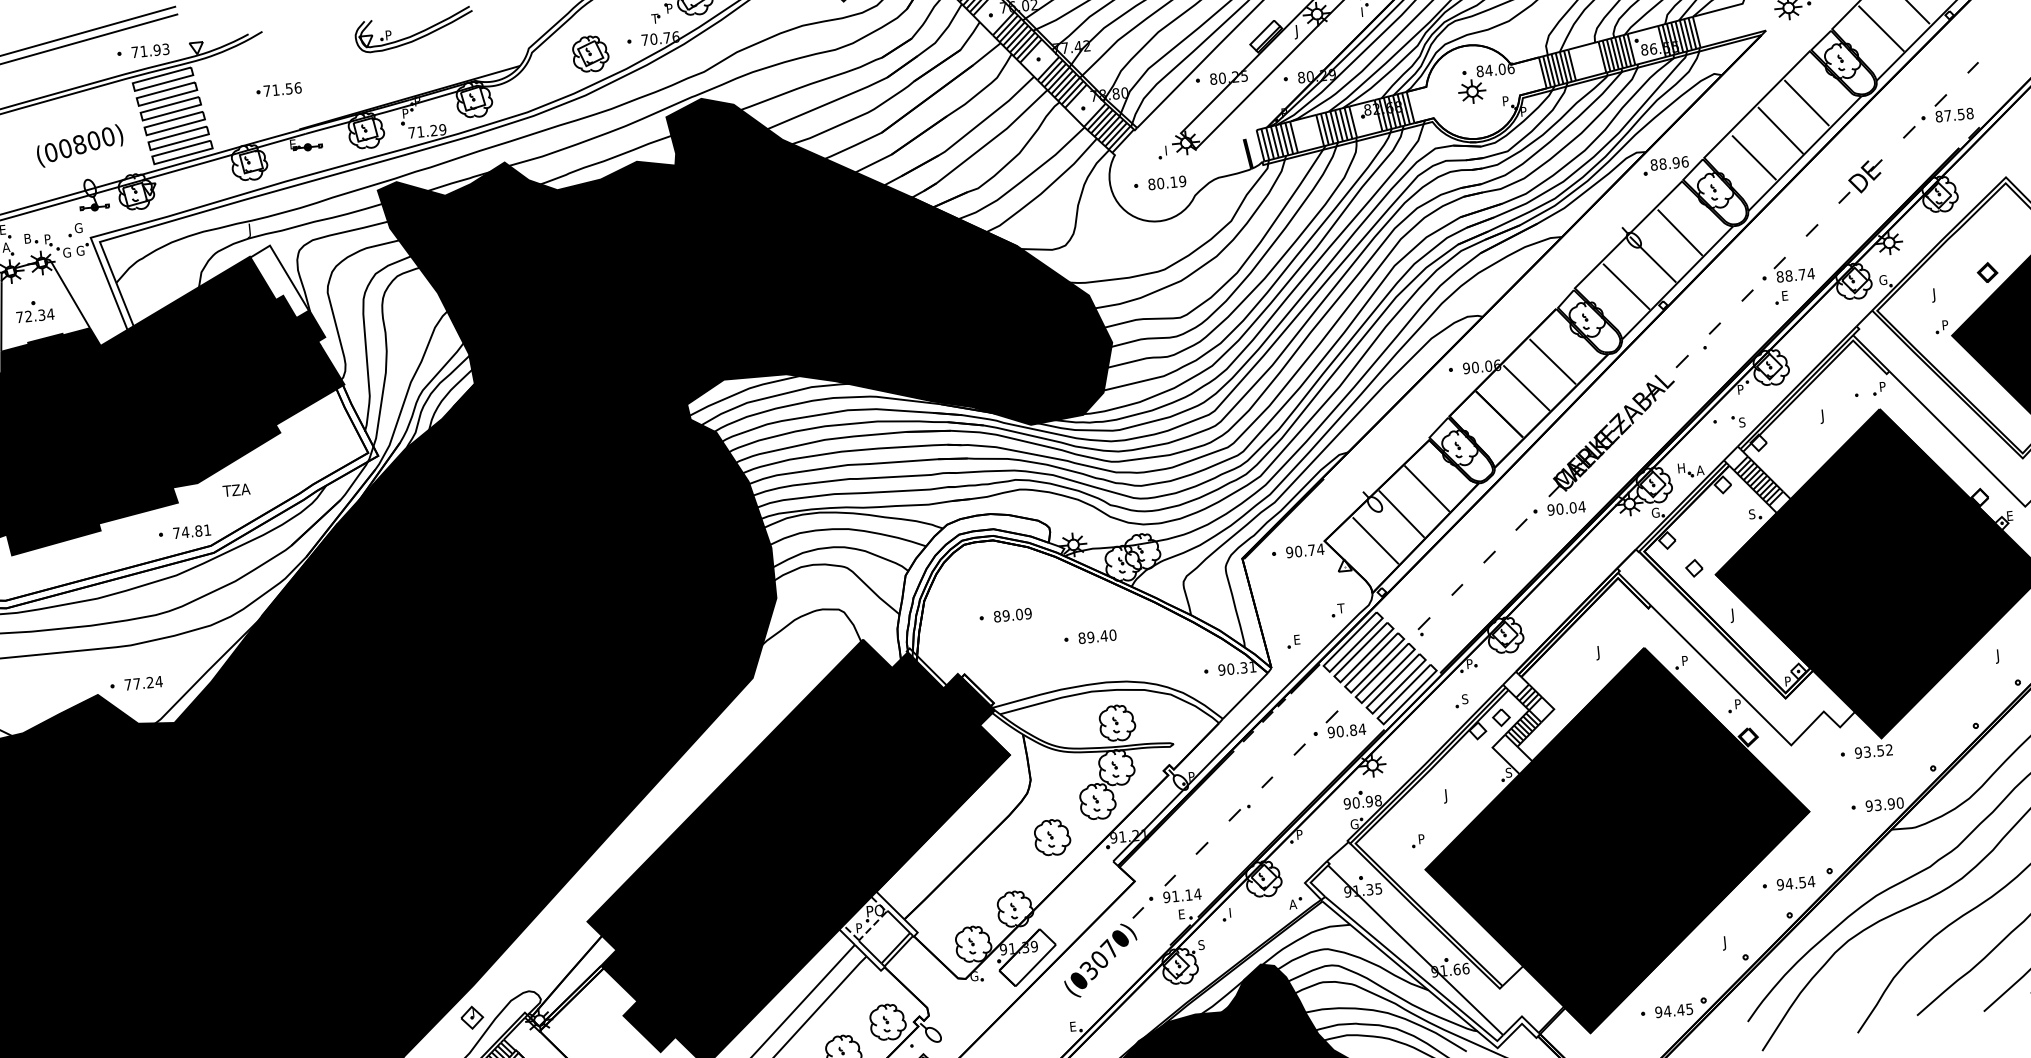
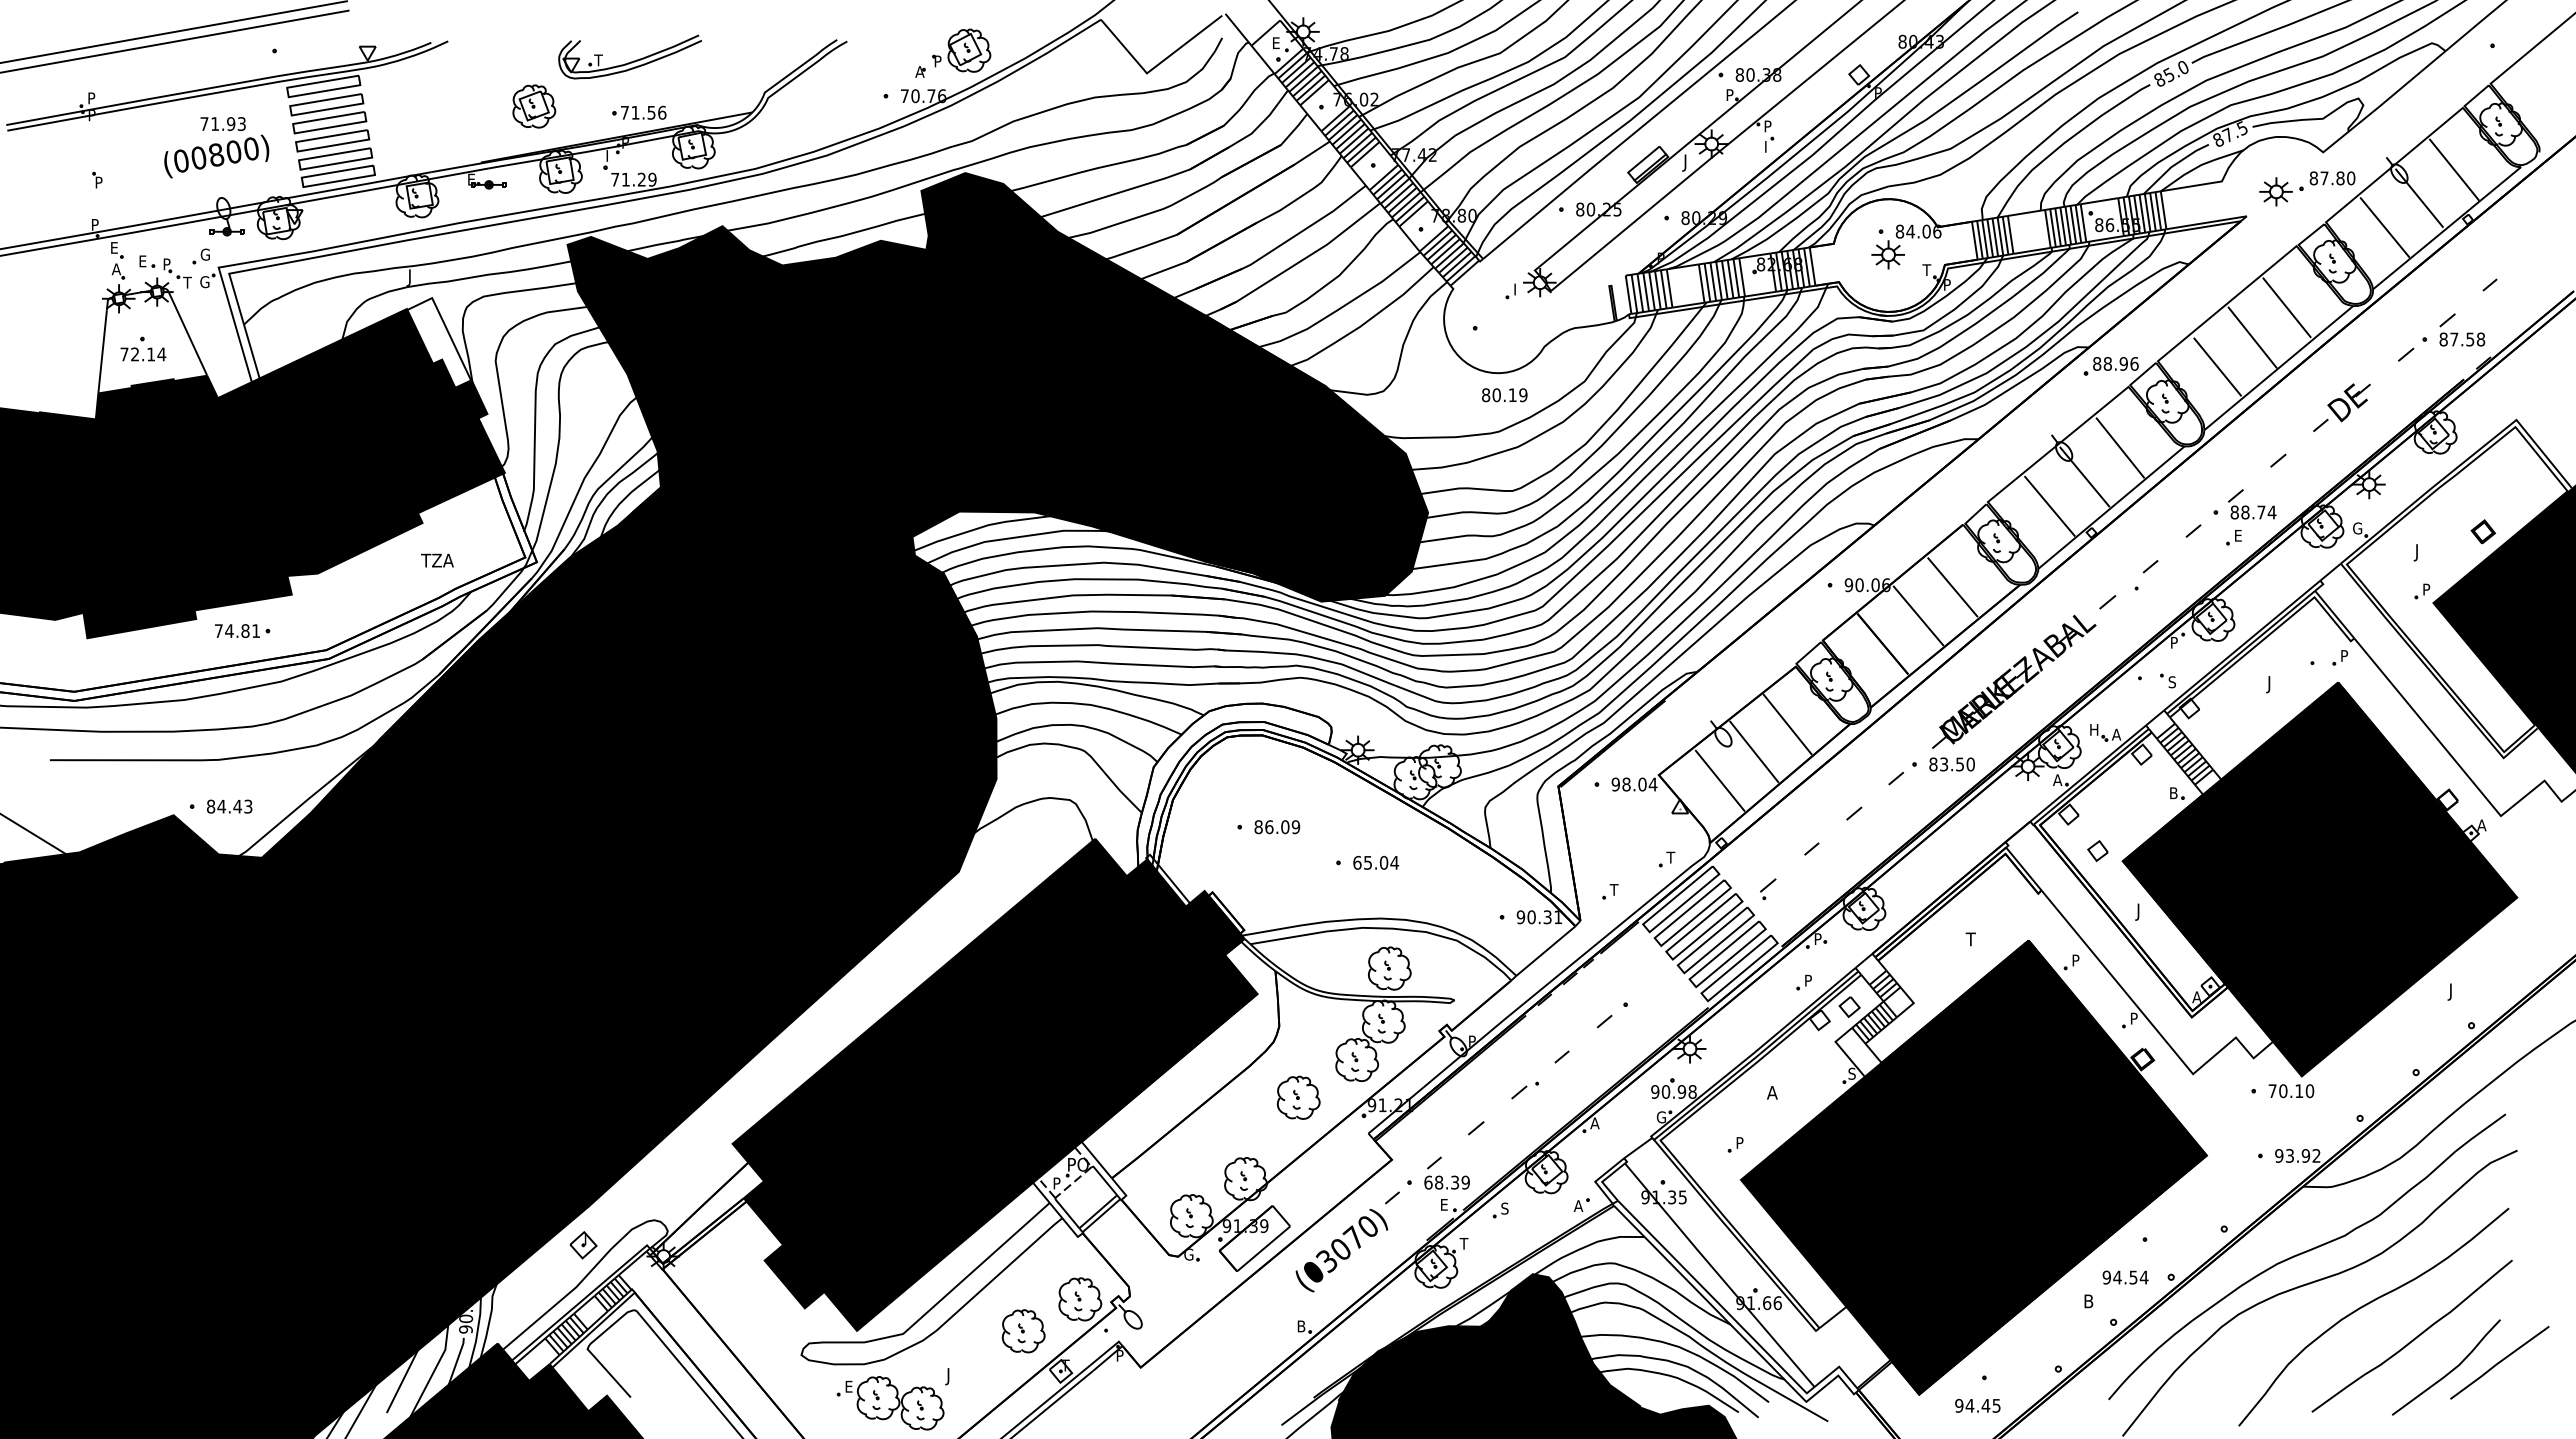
text: (655, 18) -> (919, 71), T -> A
text: (388, 35) -> (598, 60), P -> T
text: (149, 50) -> (222, 123), moved
part: (590, 54) -> (534, 106), moved
part: (279, 89) -> (639, 112), moved
text: (1505, 100) -> (1926, 269), P -> T
text: (405, 111) -> (610, 153), P -> I
text: (1167, 183) -> (1504, 395), moved
text: (29, 238) -> (145, 261), B -> E
text: (66, 252) -> (188, 282), G -> T
text: (42, 315) -> (151, 354), 72.34 -> 72.14
text: (236, 490) -> (437, 560), moved
text: (1566, 508) -> (1952, 764), 90.04 -> 83.50
text: (1655, 513) -> (2057, 780), G -> A
text: (1752, 514) -> (2173, 793), S -> B
text: (2009, 516) -> (2481, 825), E -> A
text: (192, 532) -> (237, 631), moved
text: (1305, 550) -> (1634, 784), 90.74 -> 98.04
text: (1006, 616) -> (1269, 827), 89.09 -> 86.09
text: (1097, 636) -> (1376, 862), 89.40 -> 65.04
text: (1296, 639) -> (1613, 889), E -> T
text: (1596, 652) -> (1970, 940), J -> T
text: (1787, 681) -> (2196, 997), P -> A
text: (143, 683) -> (229, 806), 77.24 -> 84.43
text: (1465, 699) -> (1808, 980), S -> P
part: (1345, 723) -> (1662, 995), removed
text: (1874, 751) -> (2291, 1091), 93.52 -> 70.10
text: (1444, 796) -> (1772, 1094), J -> A
text: (1900, 802) -> (2316, 1155), 93.90 -> 93.92
text: (1299, 834) -> (1594, 1123), P -> A
text: (1795, 883) -> (2125, 1277), moved
text: (1182, 895) -> (1447, 1182), 91.14 -> 68.39
text: (1231, 912) -> (1504, 1208), I -> S
text: (1723, 942) -> (2088, 1302), J -> B
text: (1200, 944) -> (1463, 1243), S -> T
text: (1673, 1010) -> (1977, 1405), moved
text: (1075, 1026) -> (1303, 1326), E -> B

